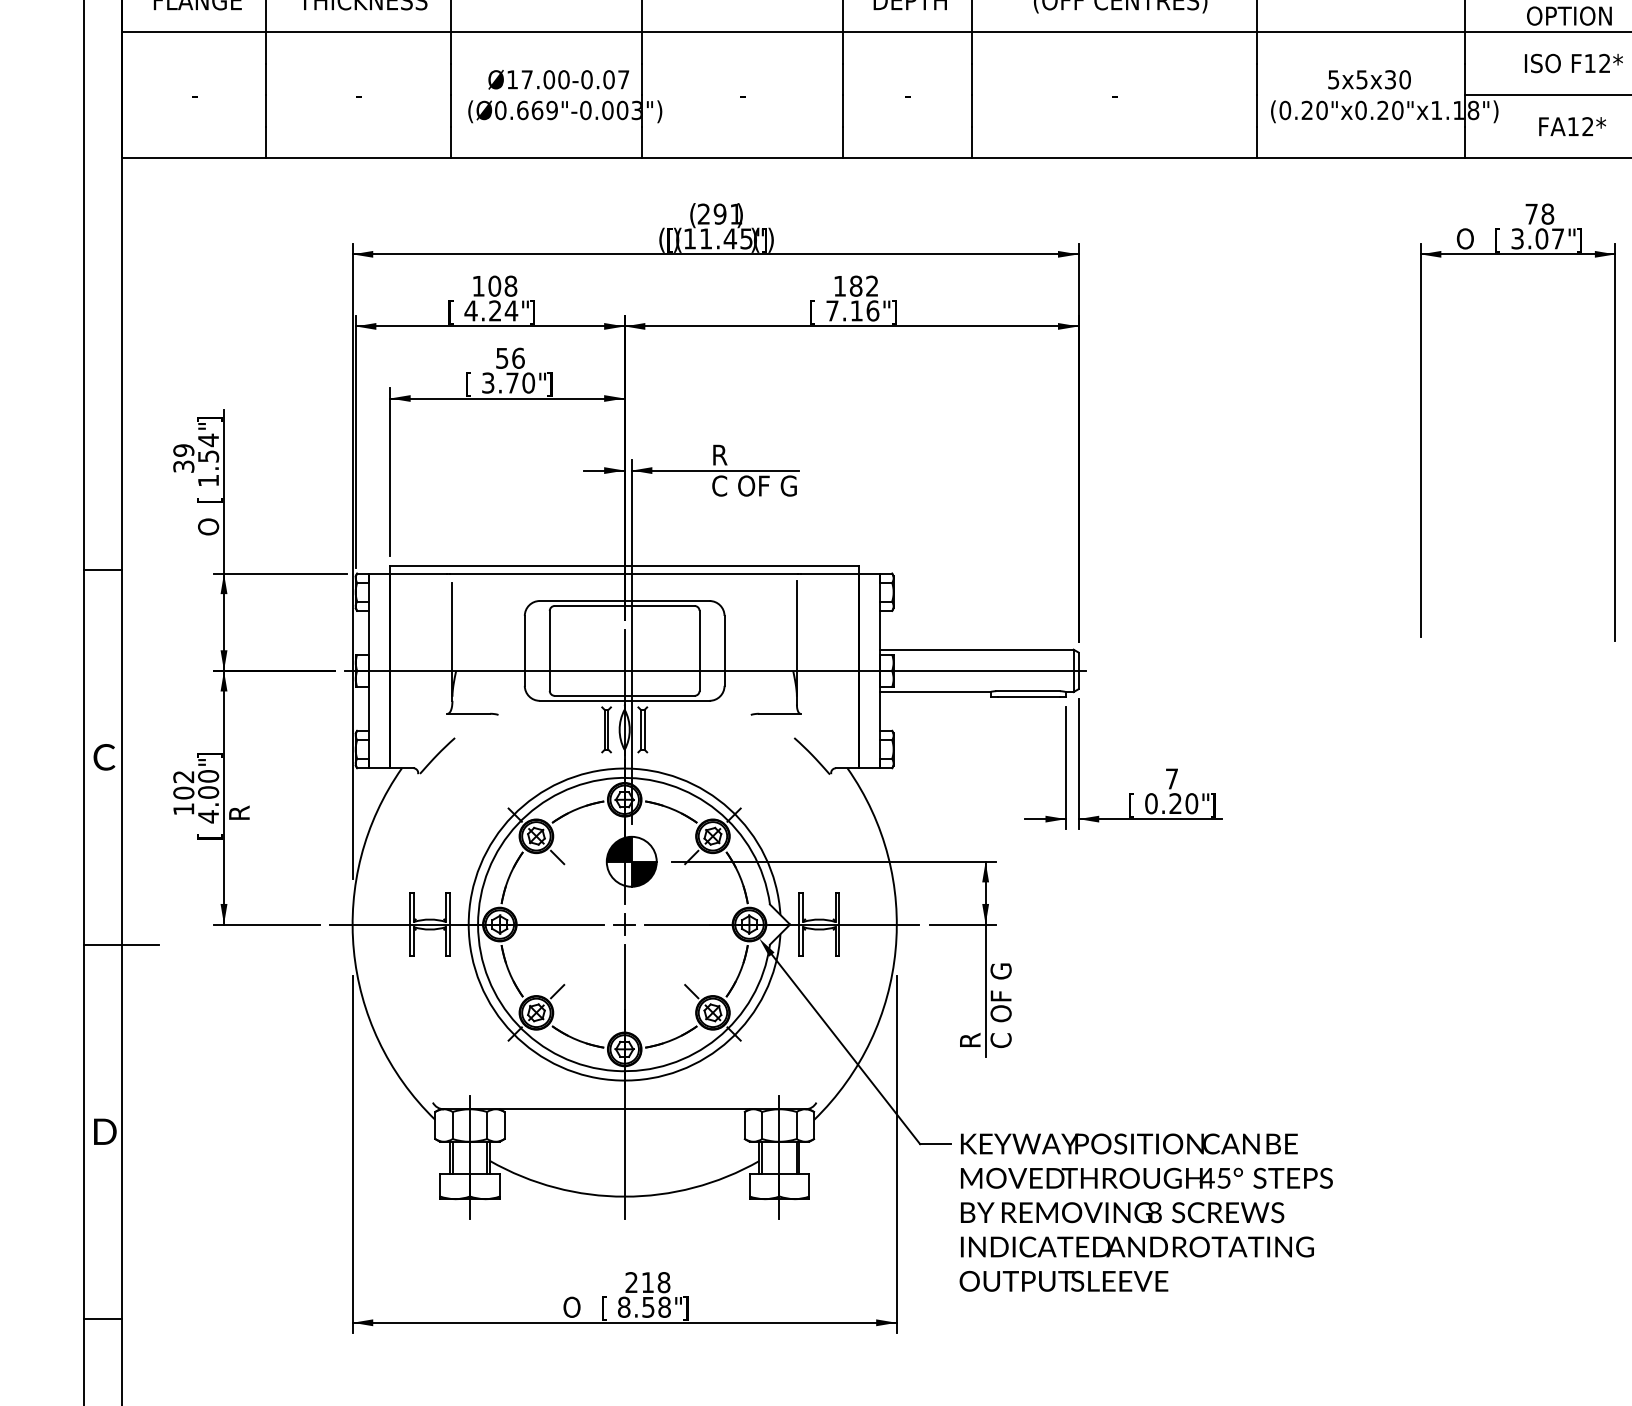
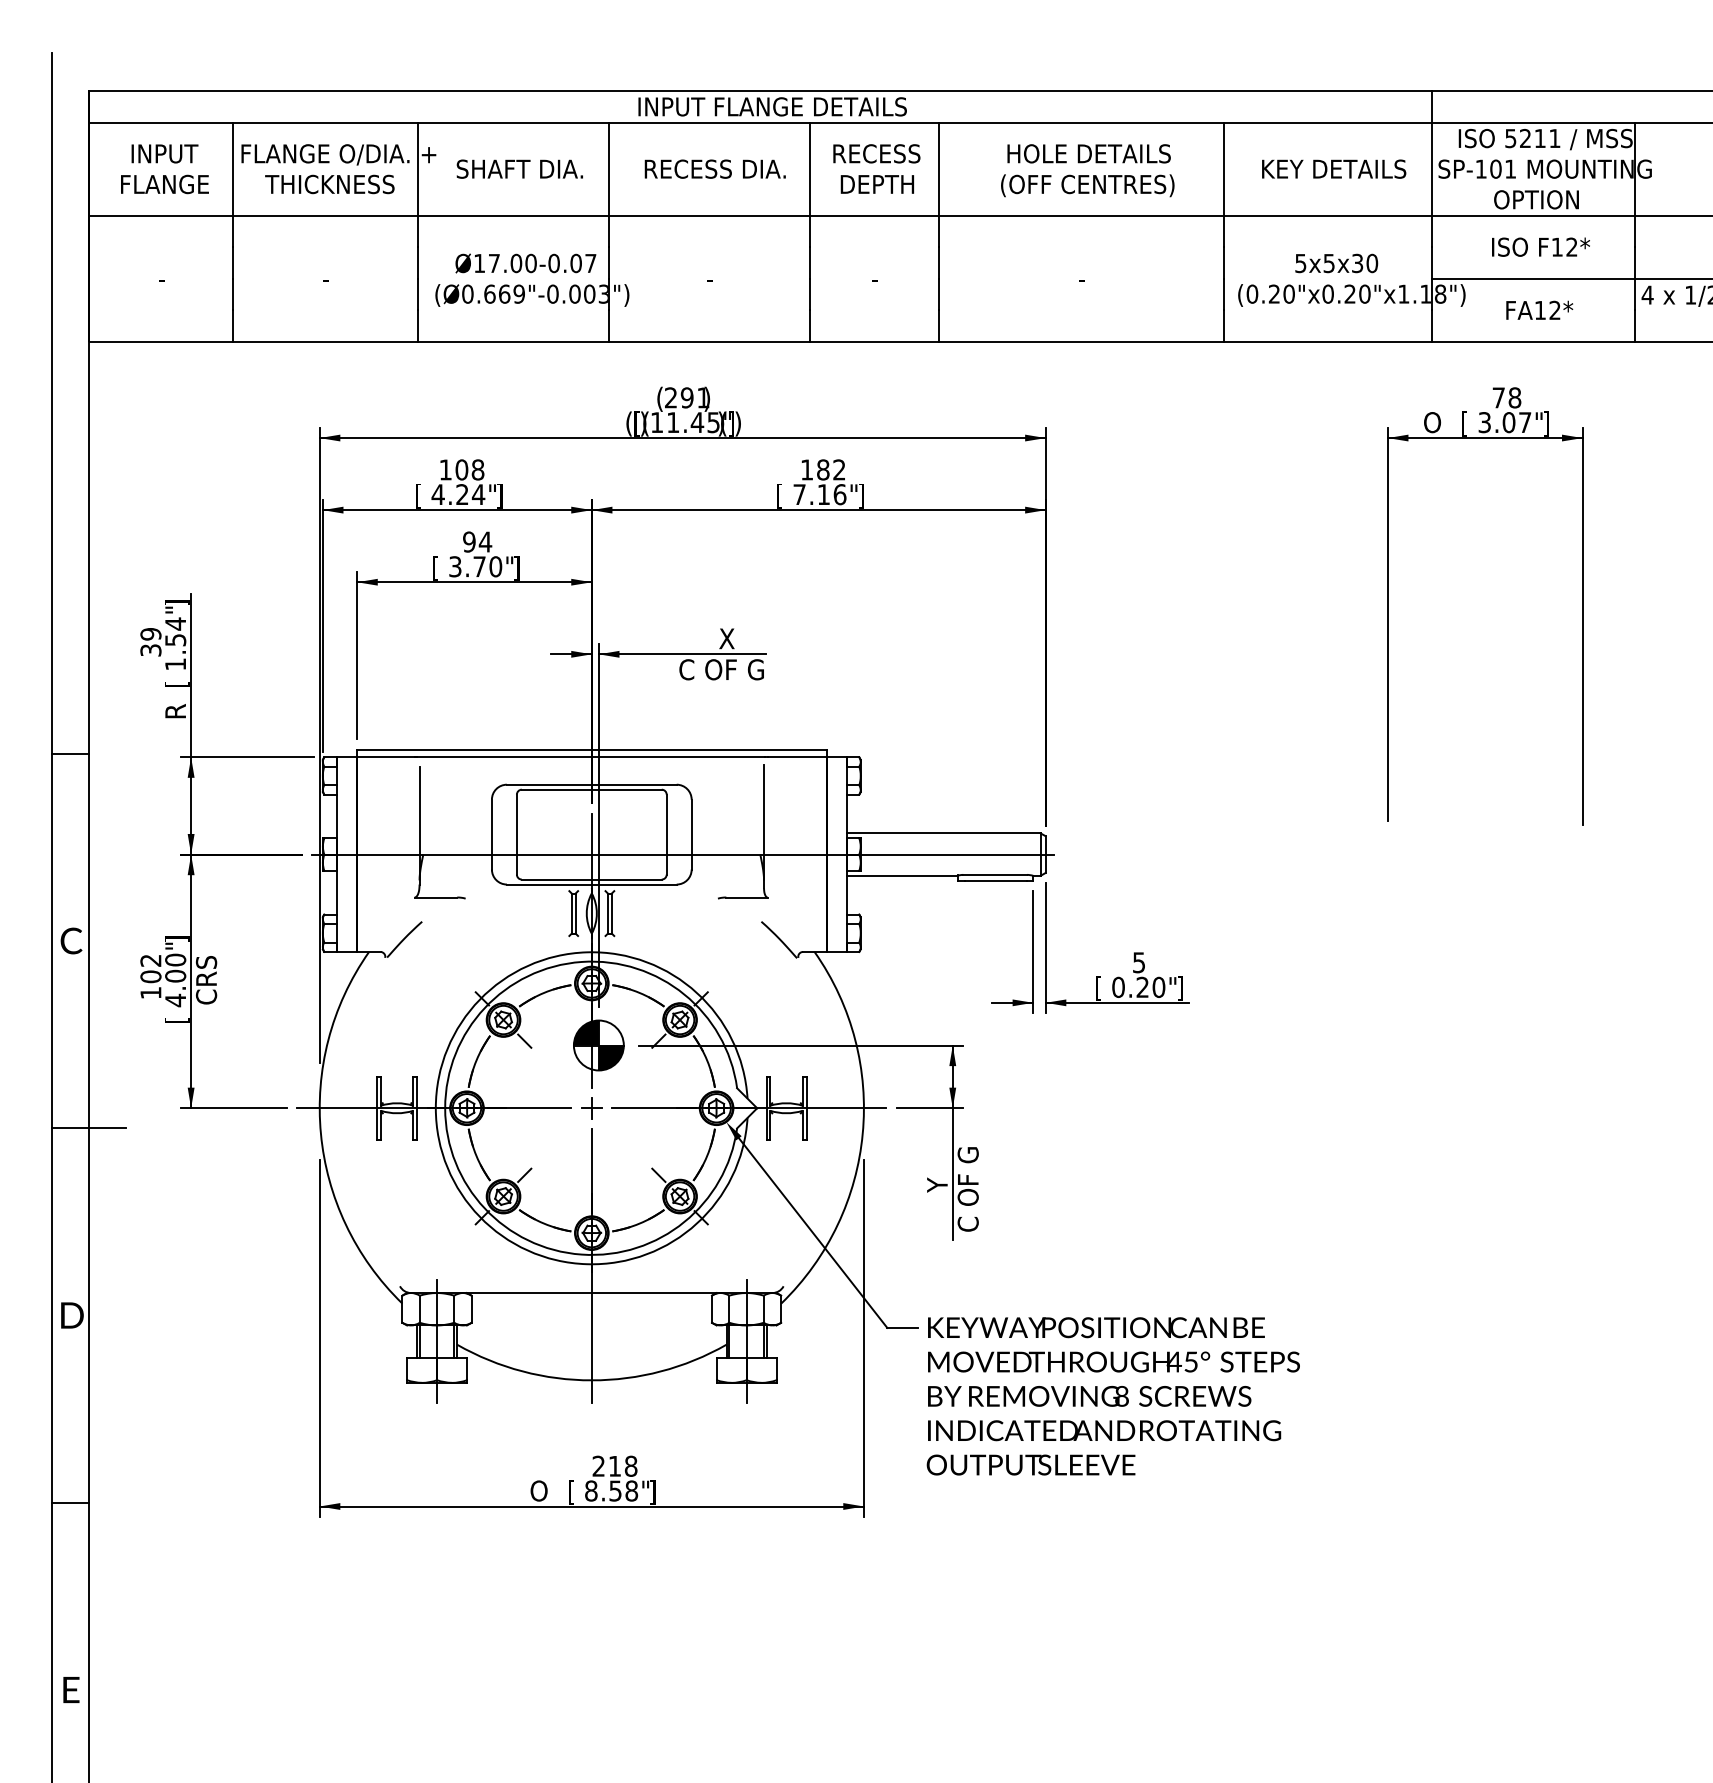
text: (510, 357) -> (477, 541), 56 -> 94
text: (740, 454) -> (707, 638), R -> X
text: (208, 526) -> (175, 710), O -> R
text: (1171, 778) -> (1138, 962), 7 -> 5
text: (239, 796) -> (206, 980), R -> CRS
text: (970, 1019) -> (937, 1203), R -> Y

